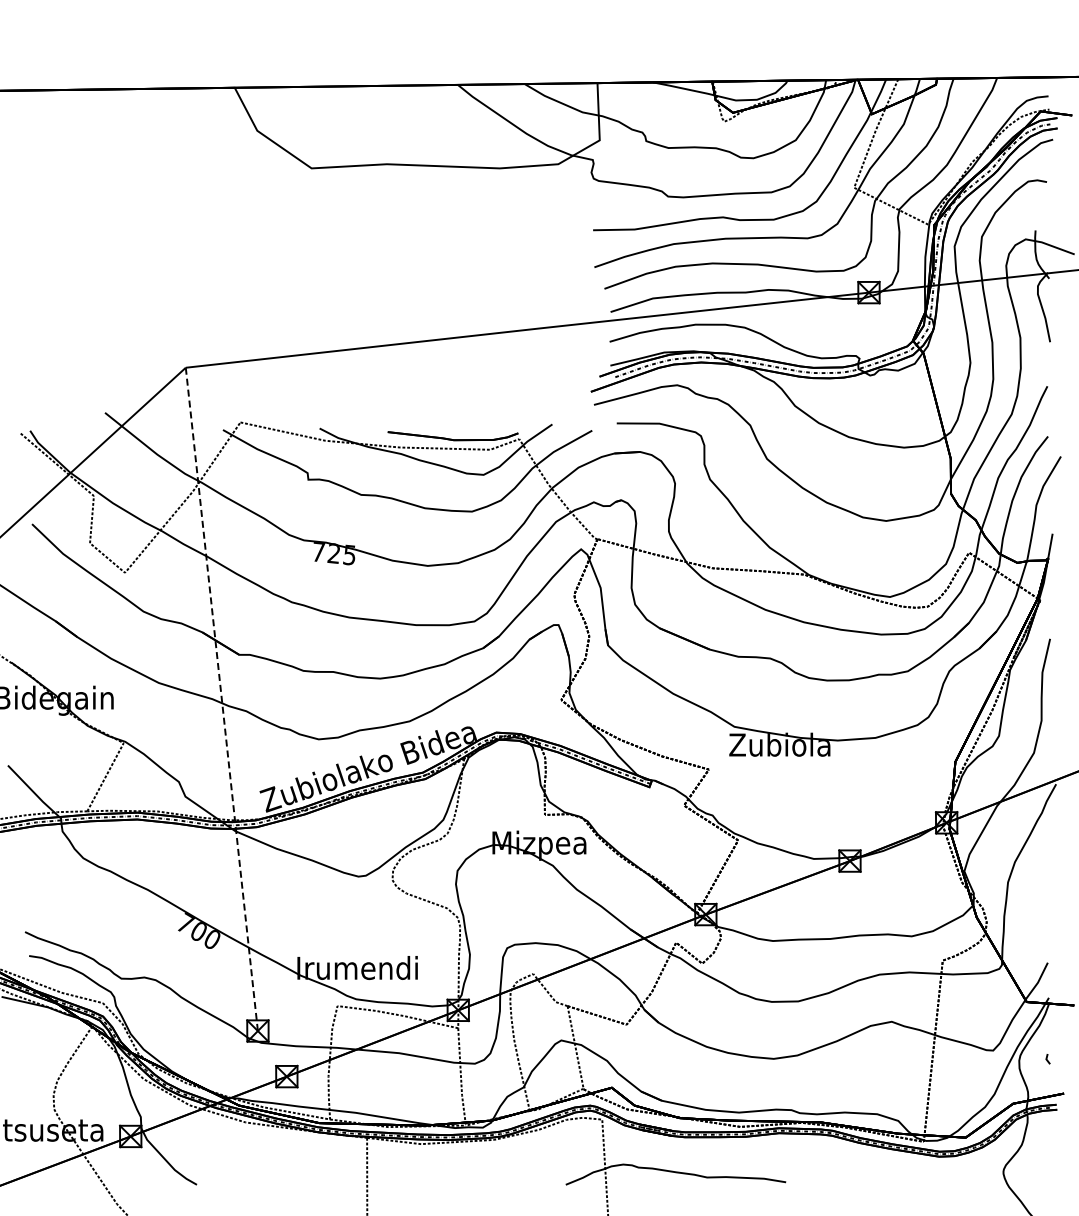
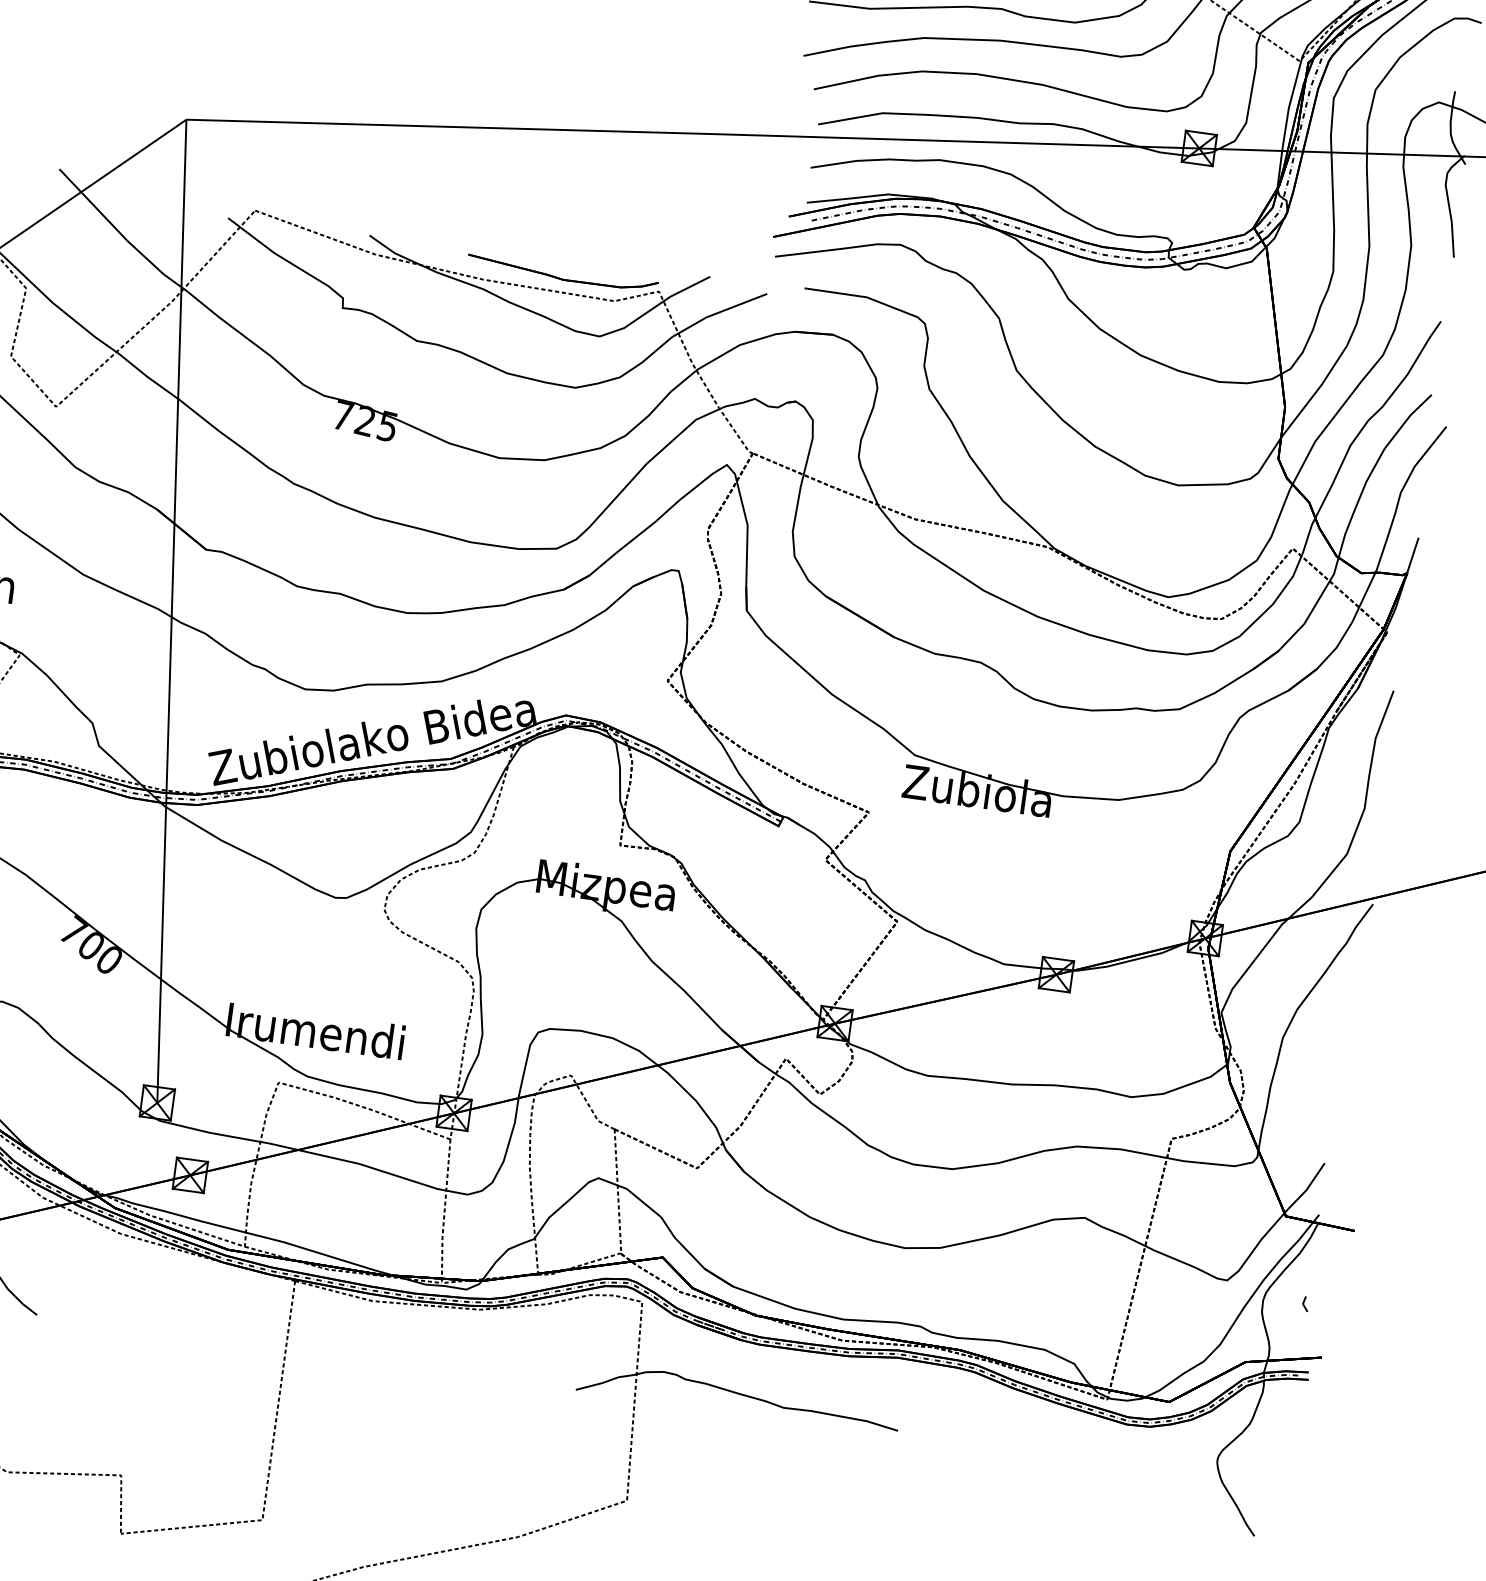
line: (221, 699) -> (171, 611), dashed -> solid

